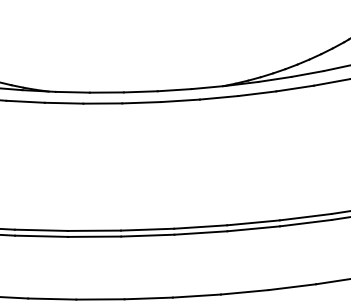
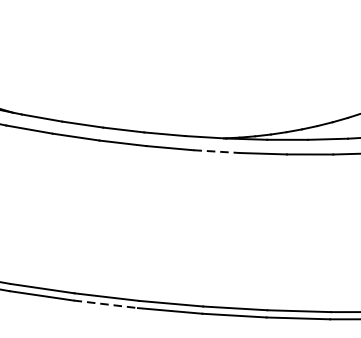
line: (219, 97) -> (217, 151), solid -> dashed
line: (147, 235) -> (105, 304), solid -> dashed

